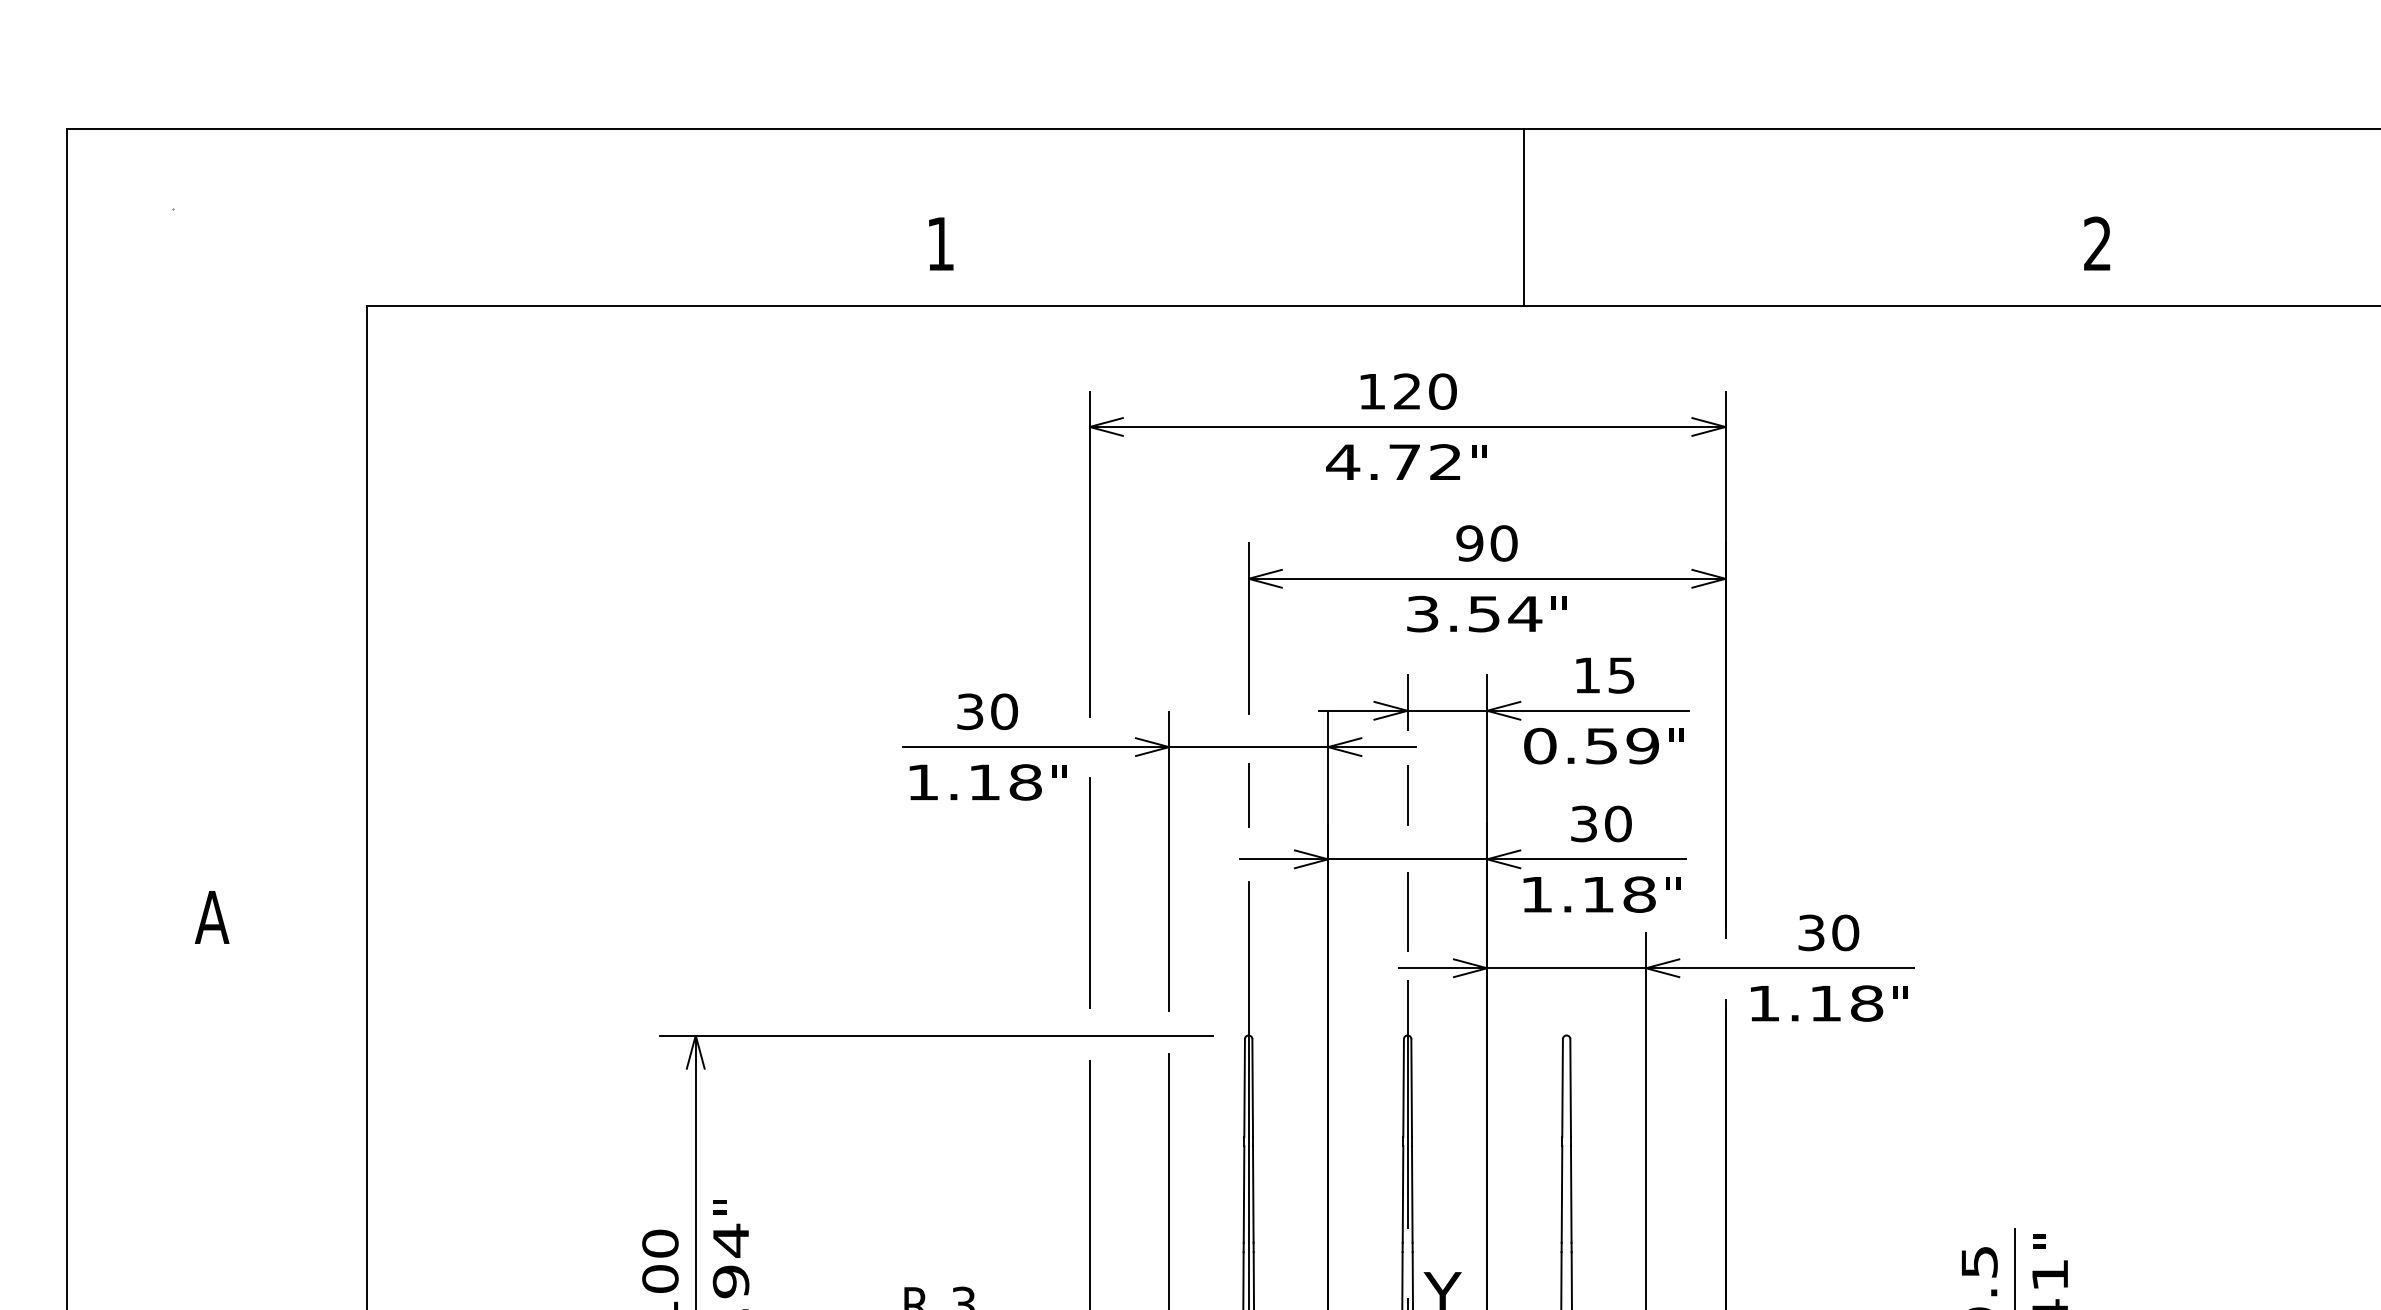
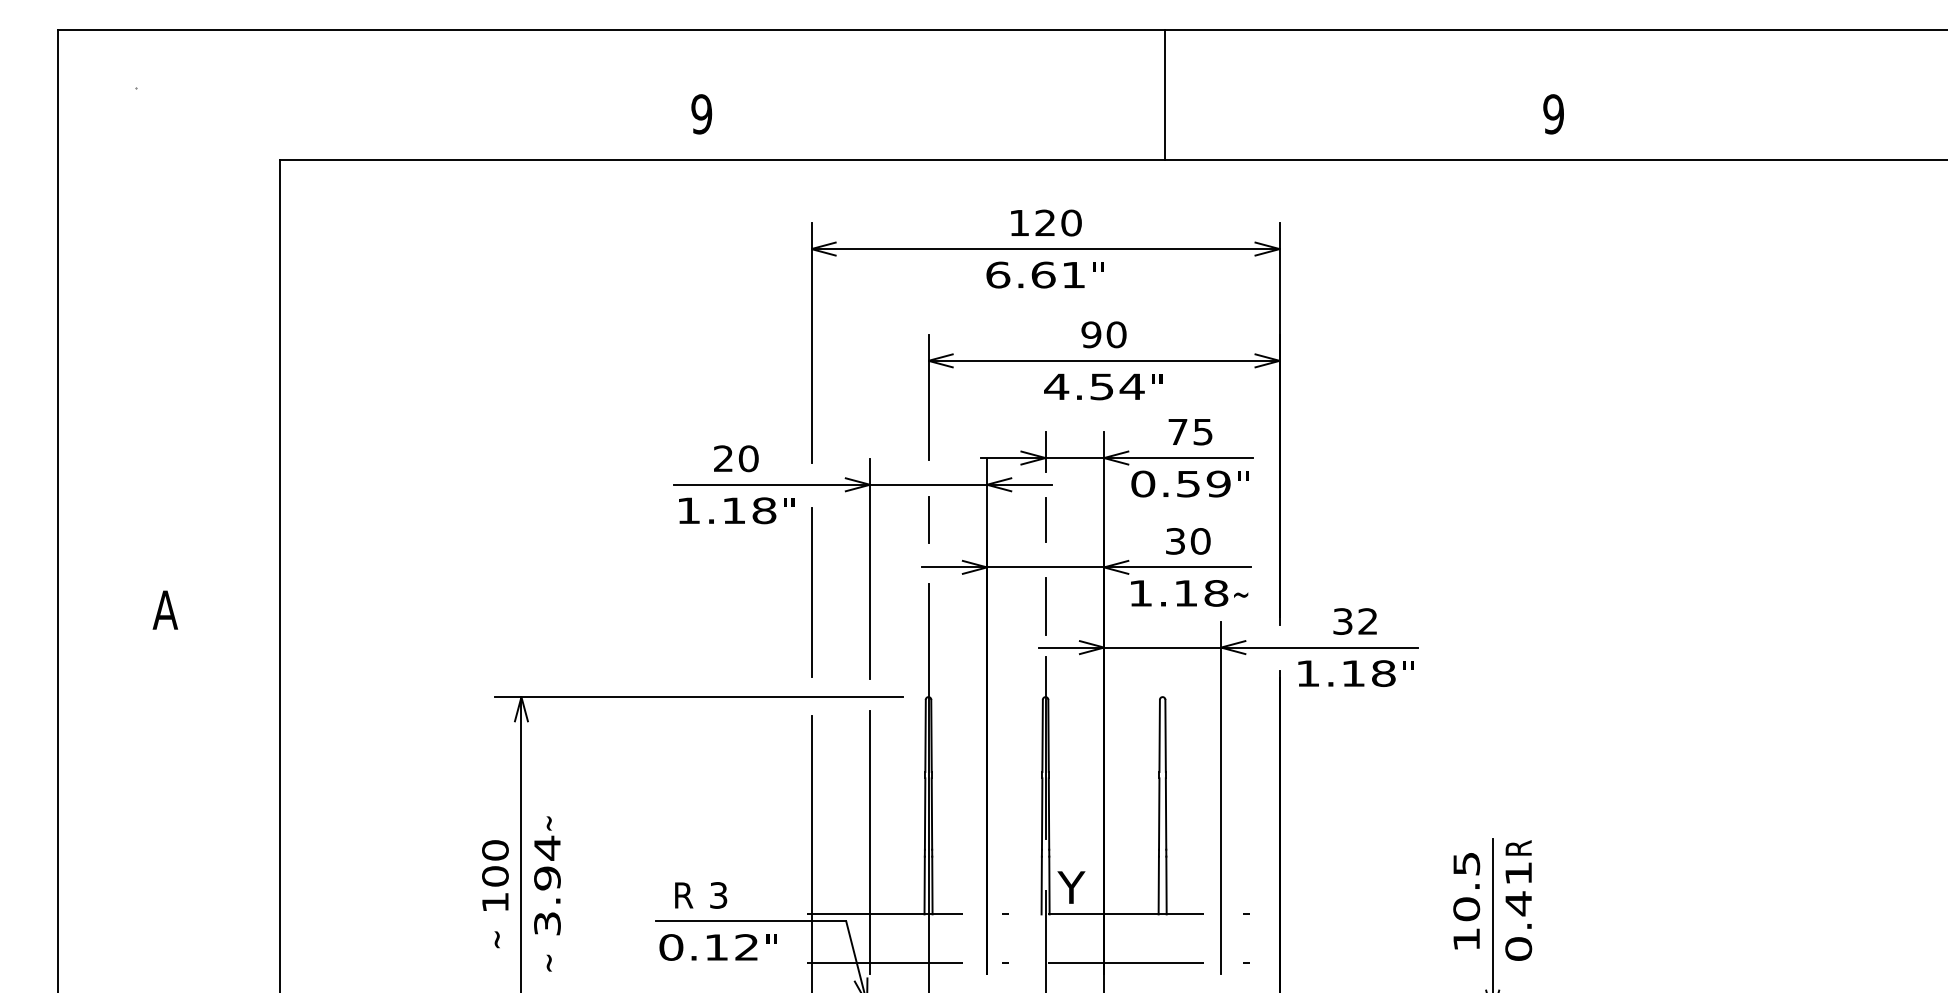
line: (1524, 217) -> (1165, 94), moved
text: (940, 244) -> (701, 114), 1 -> 9
text: (2097, 244) -> (1553, 114), 2 -> 9
text: (1392, 461) -> (1034, 274), 4.72 -> 6.61
text: (1422, 613) -> (1056, 386), 3.54 -> 4.54
text: (1586, 674) -> (1177, 431), 15 -> 75
text: (970, 711) -> (723, 458), 30 -> 20
text: (1673, 887) -> (1241, 588), " -> ~
text: (1846, 932) -> (1368, 621), 30 -> 32
text: (724, 1207) -> (542, 823), " -> ~
text: (2049, 1239) -> (1518, 847), " -> R

